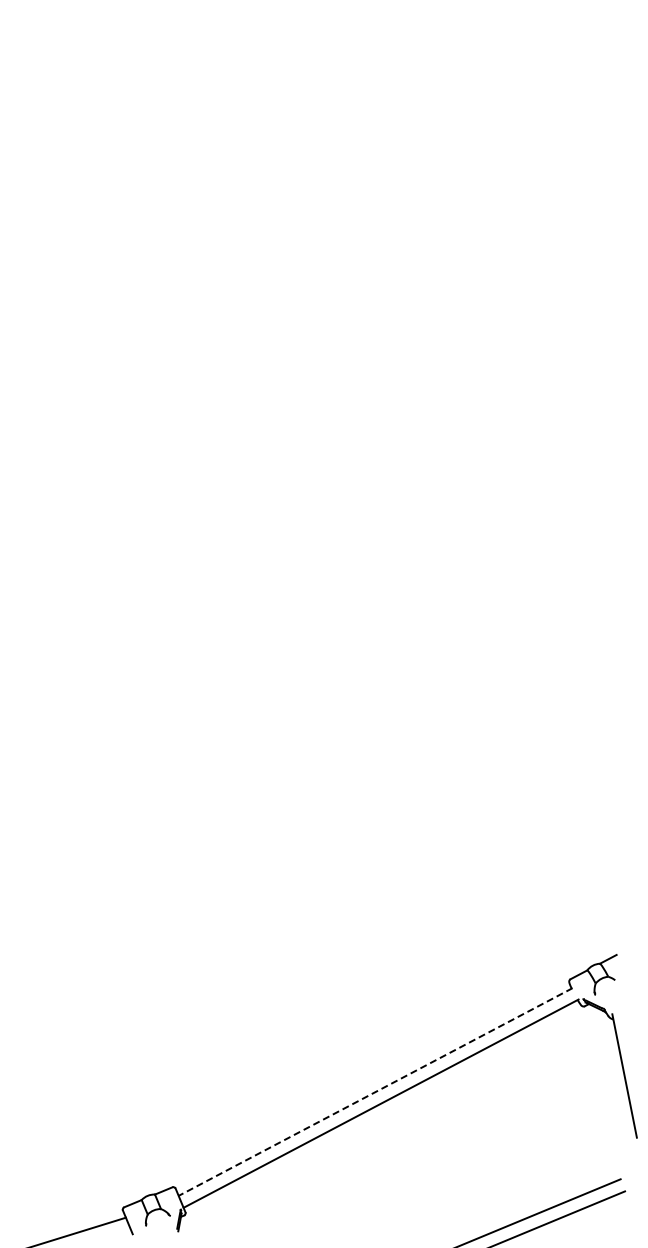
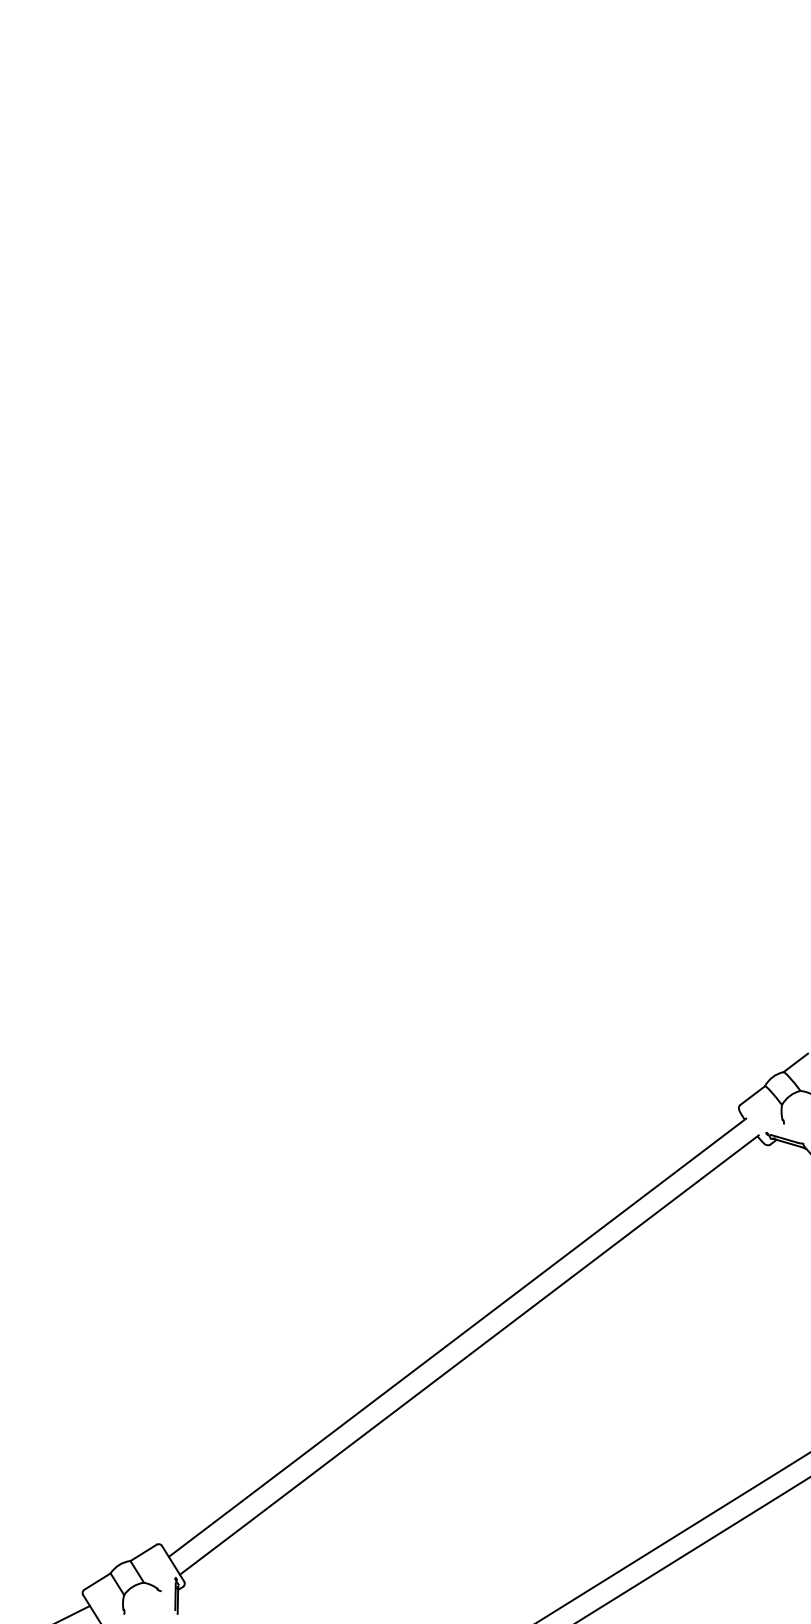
line: (375, 1092) -> (457, 1338), dashed -> solid

